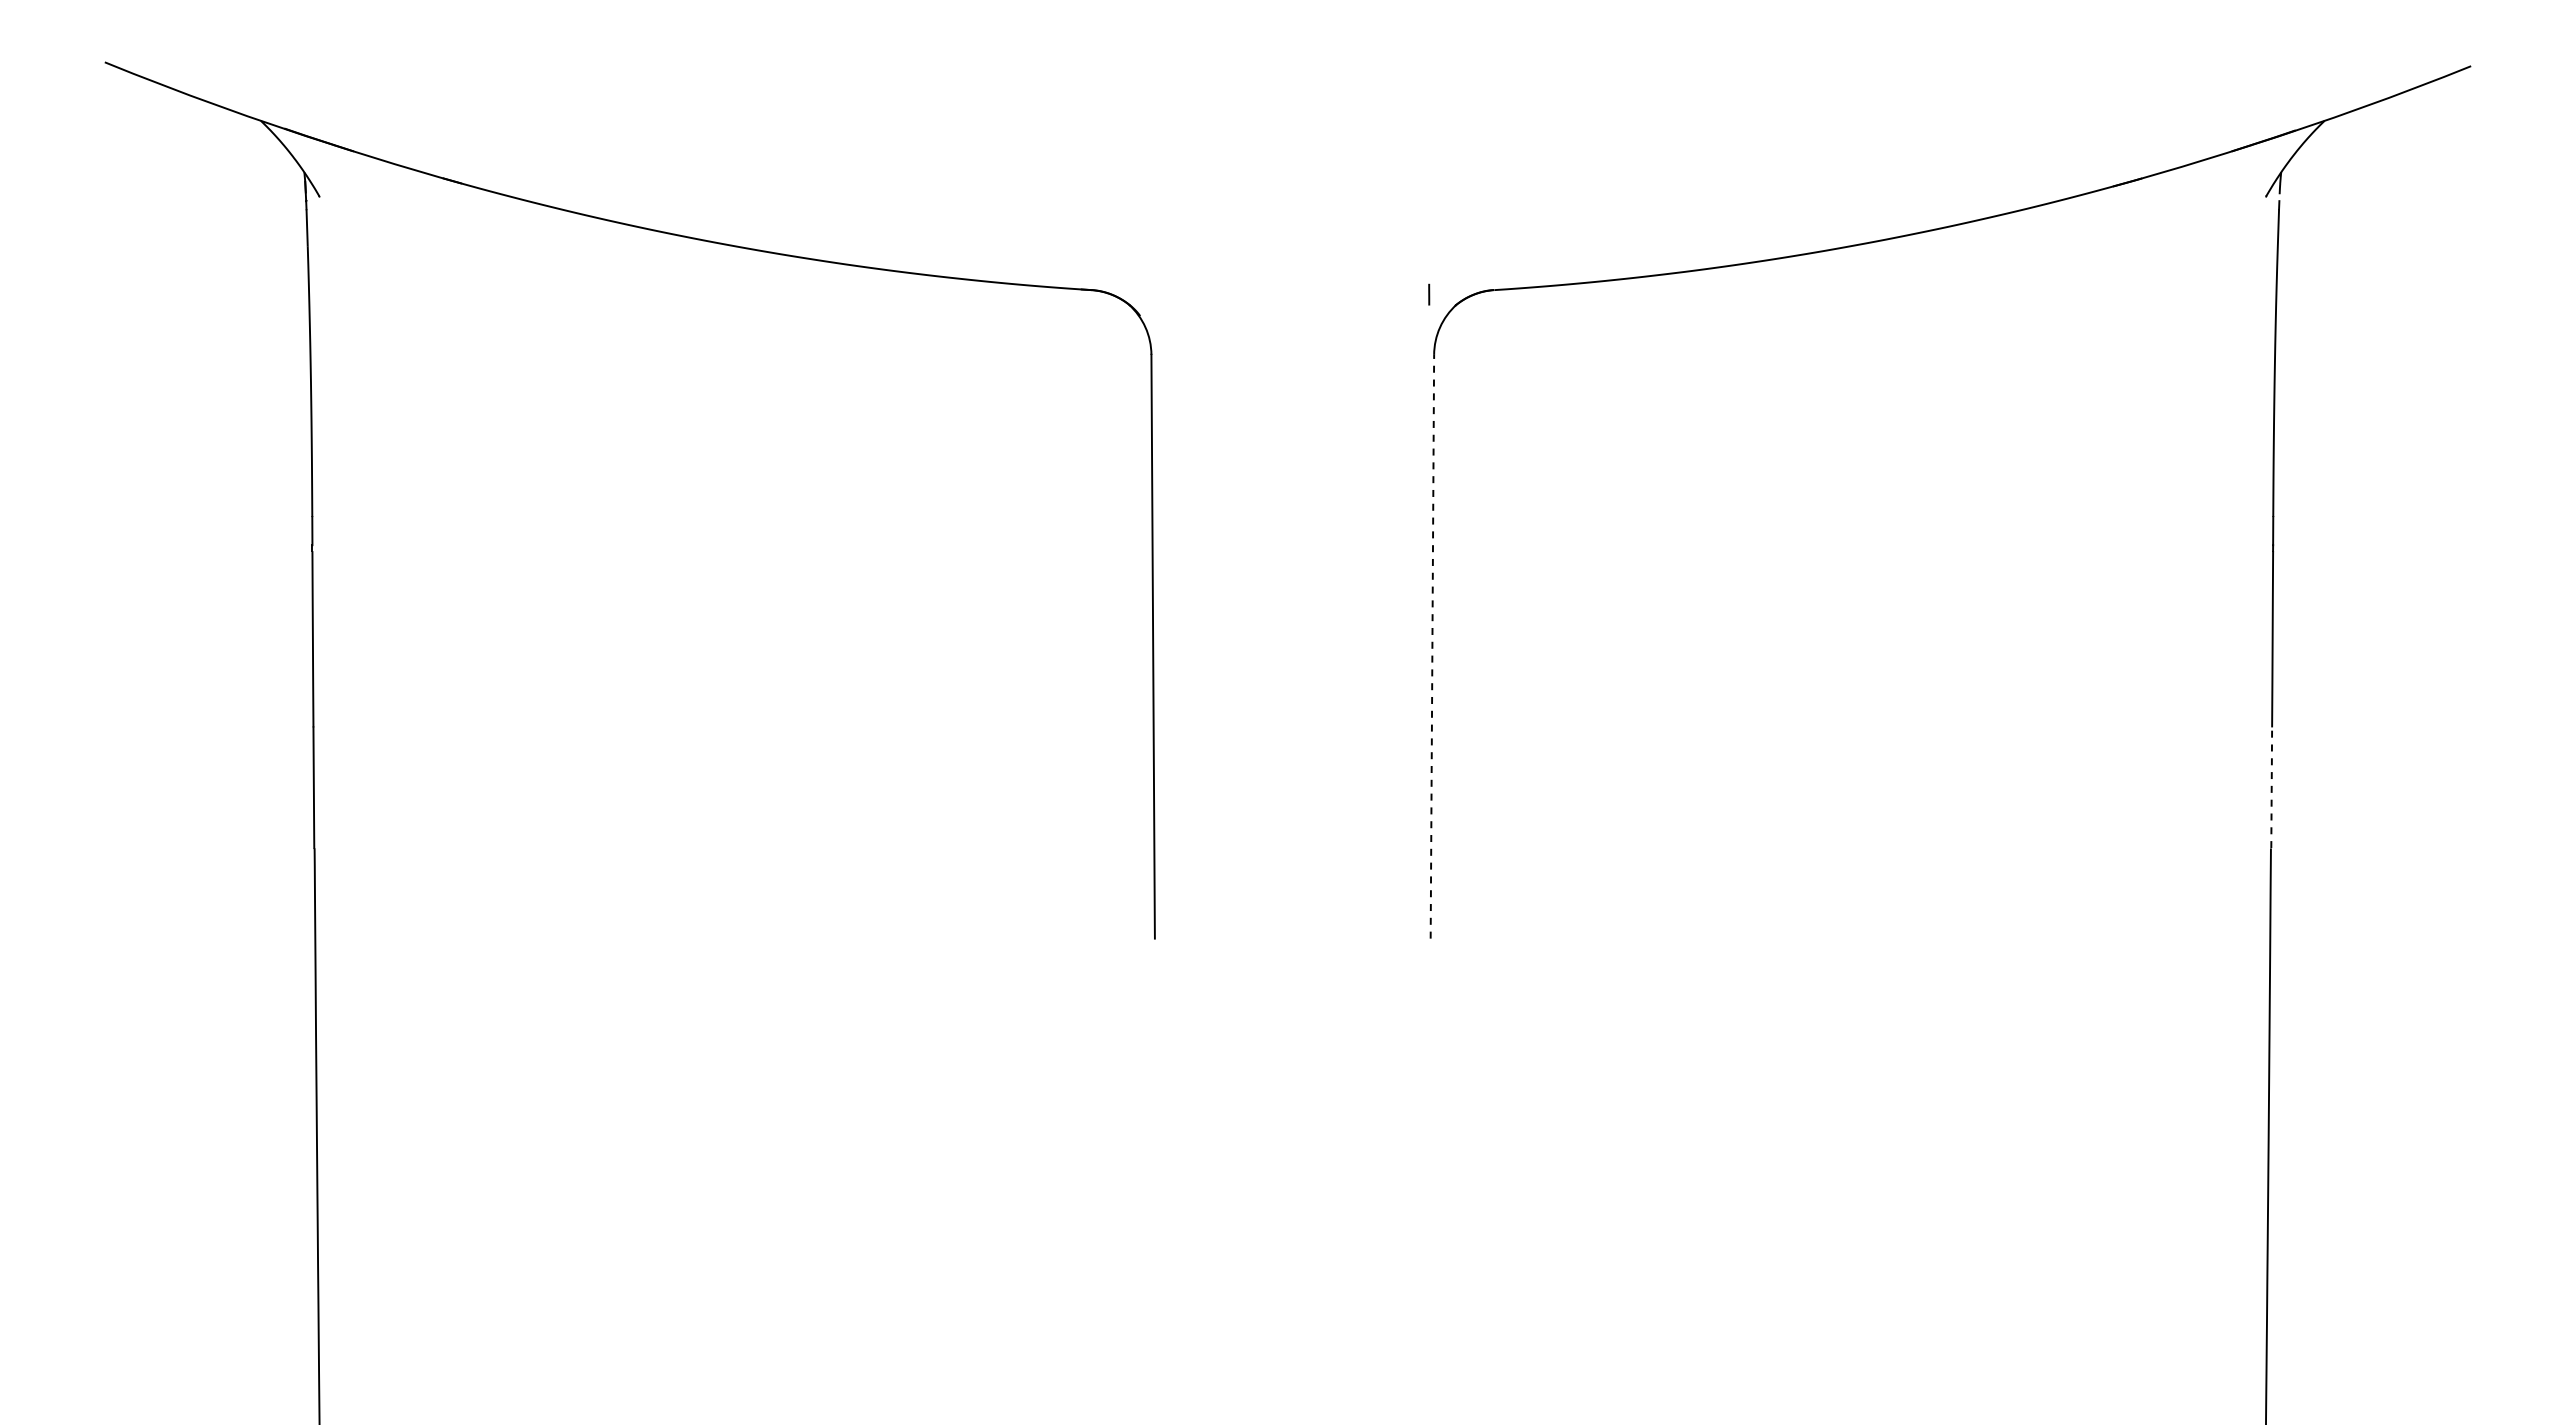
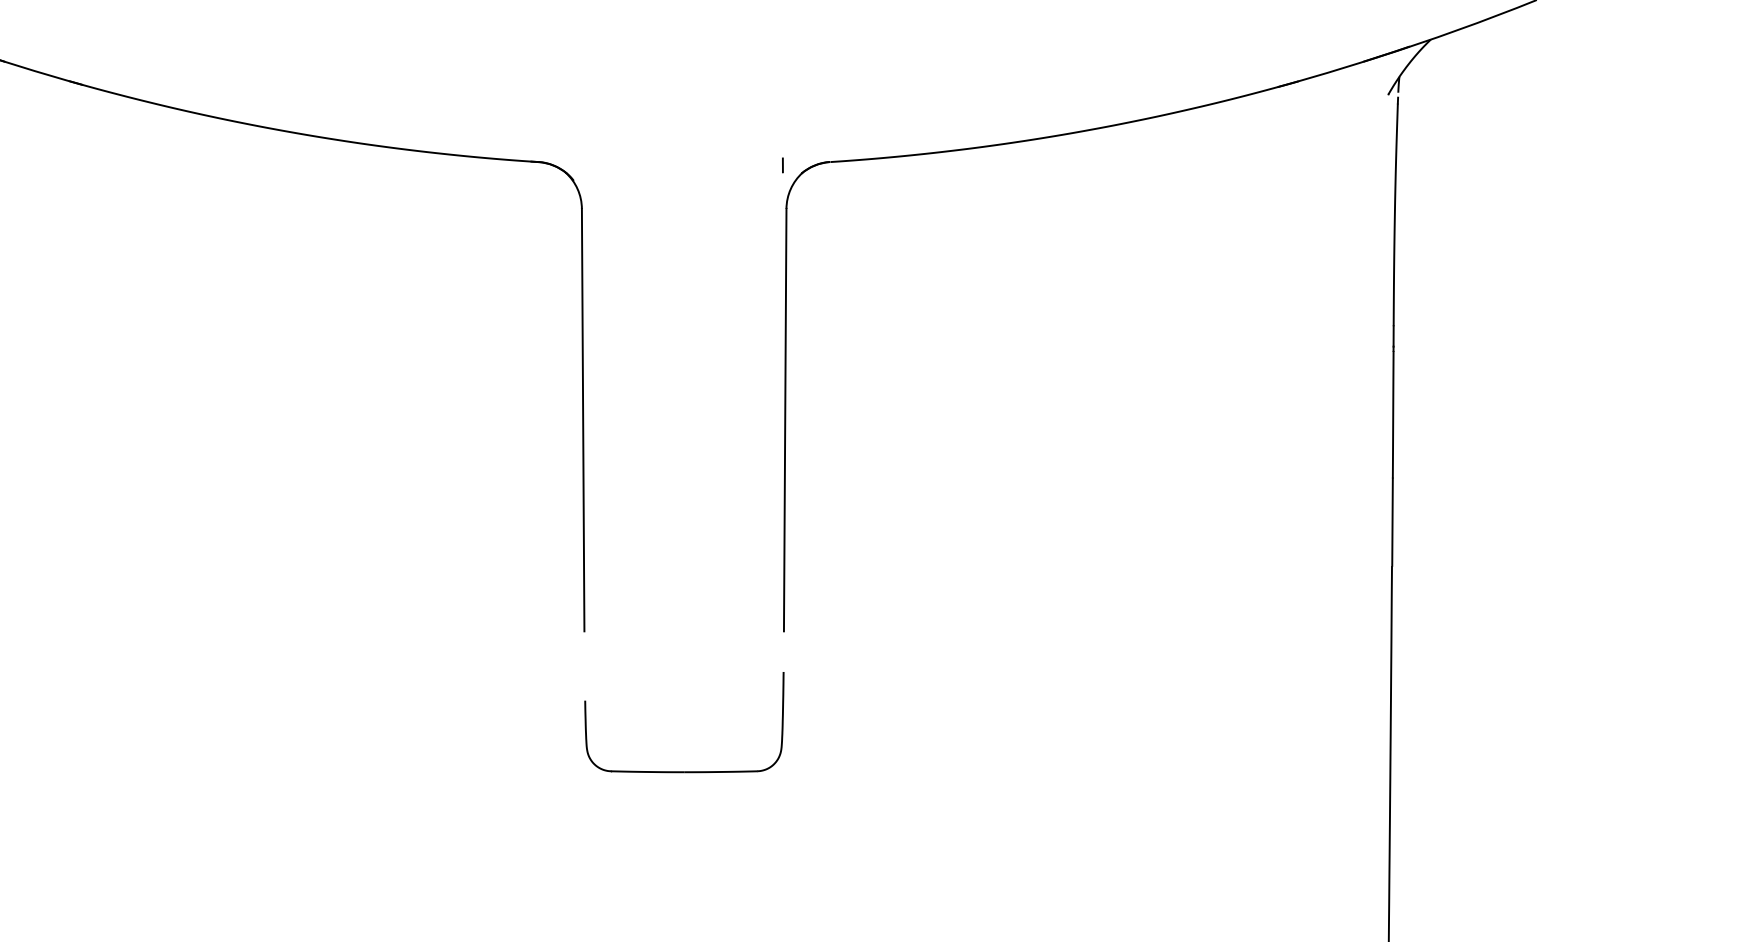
line: (1432, 646) -> (785, 419), dashed -> solid
line: (2271, 787) -> (1392, 521), dashed -> solid
part: (1293, 1132) -> (684, 771), added

